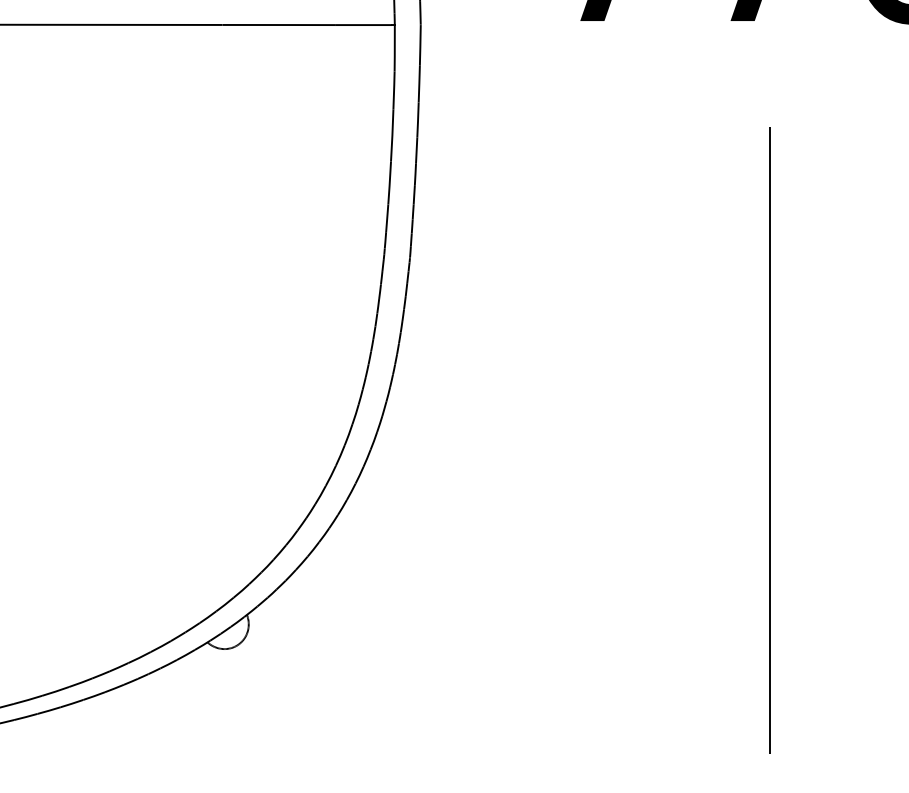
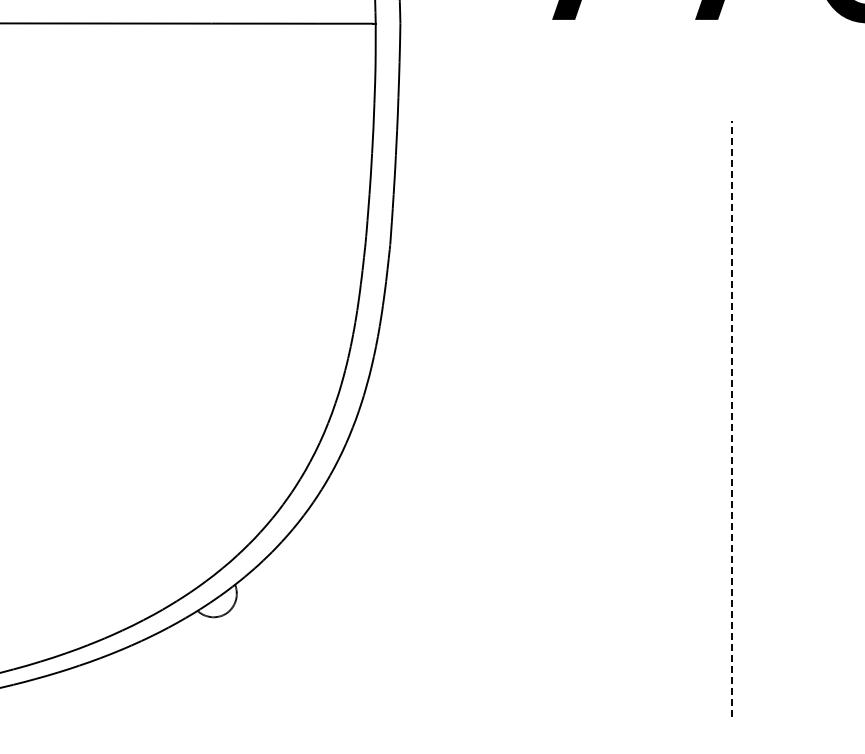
line: (769, 440) -> (732, 418), solid -> dashed

